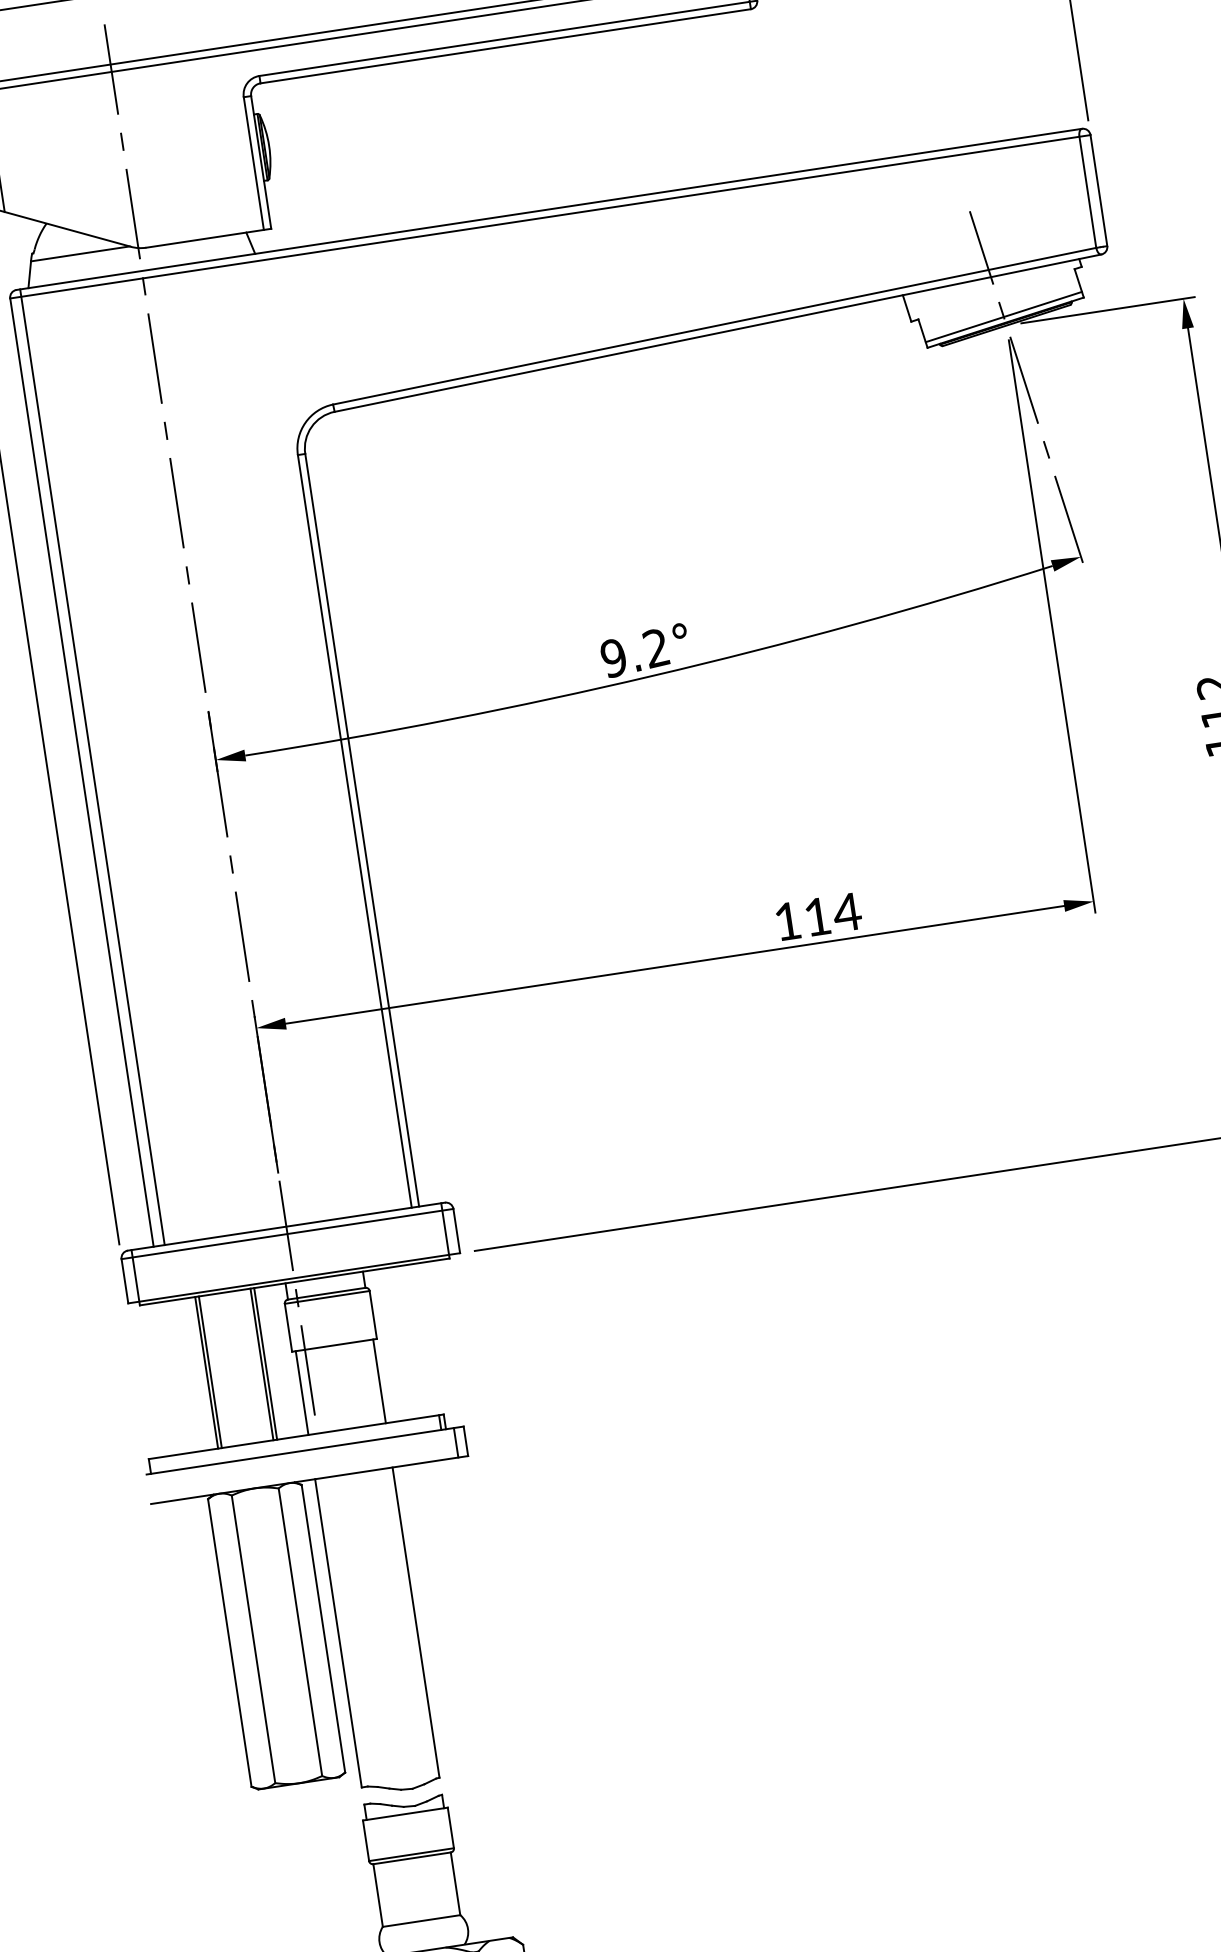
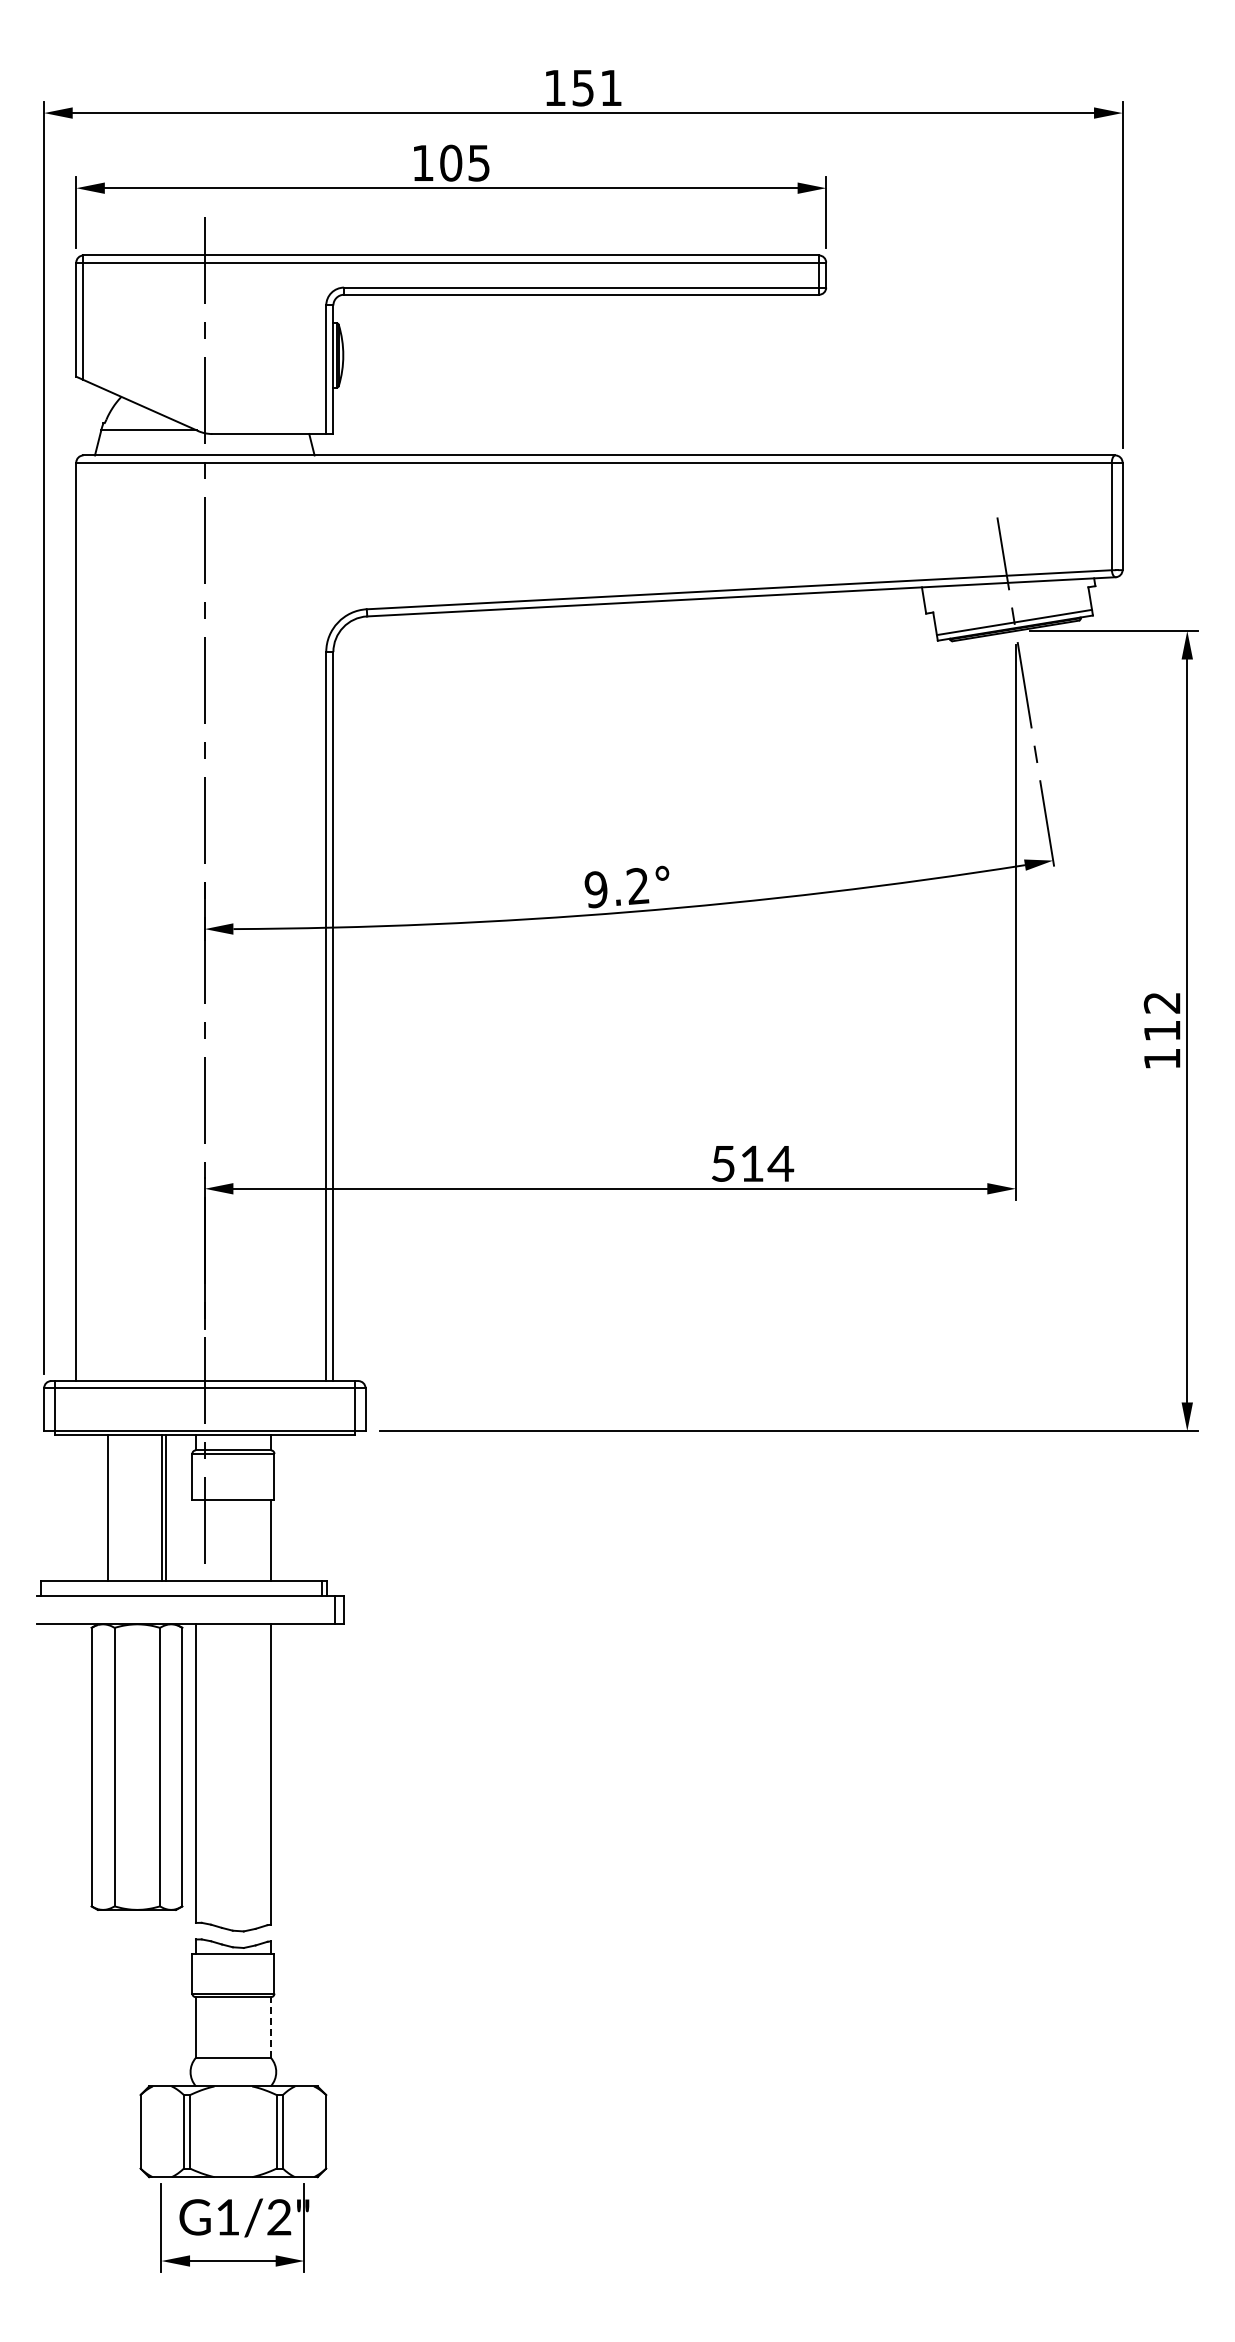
line: (93, 767) -> (87, 918), removed
text: (786, 921) -> (722, 1163), 114 -> 514
line: (210, 1371) -> (112, 1507), removed
line: (301, 1392) -> (195, 1540), removed
line: (455, 1883) -> (270, 2027), solid -> dashed

